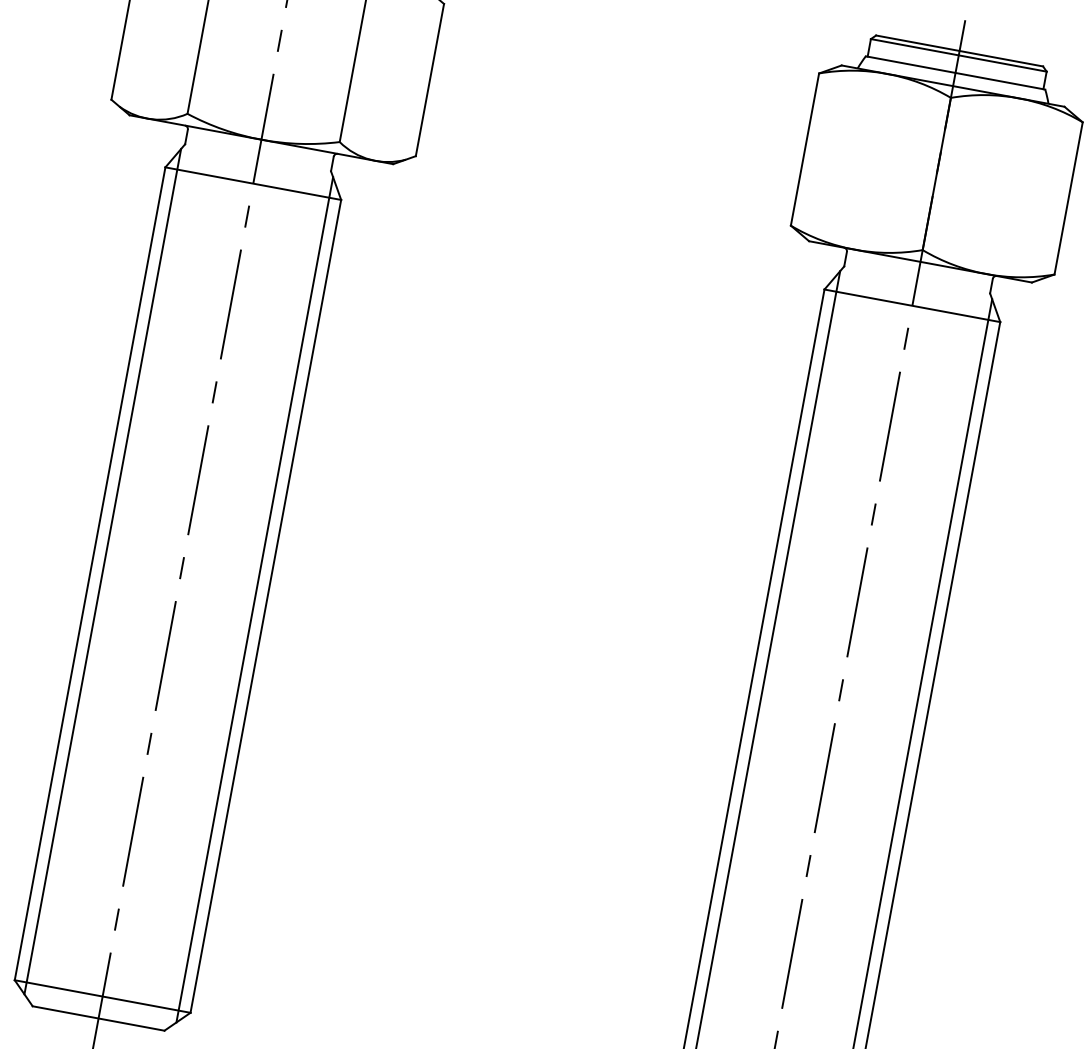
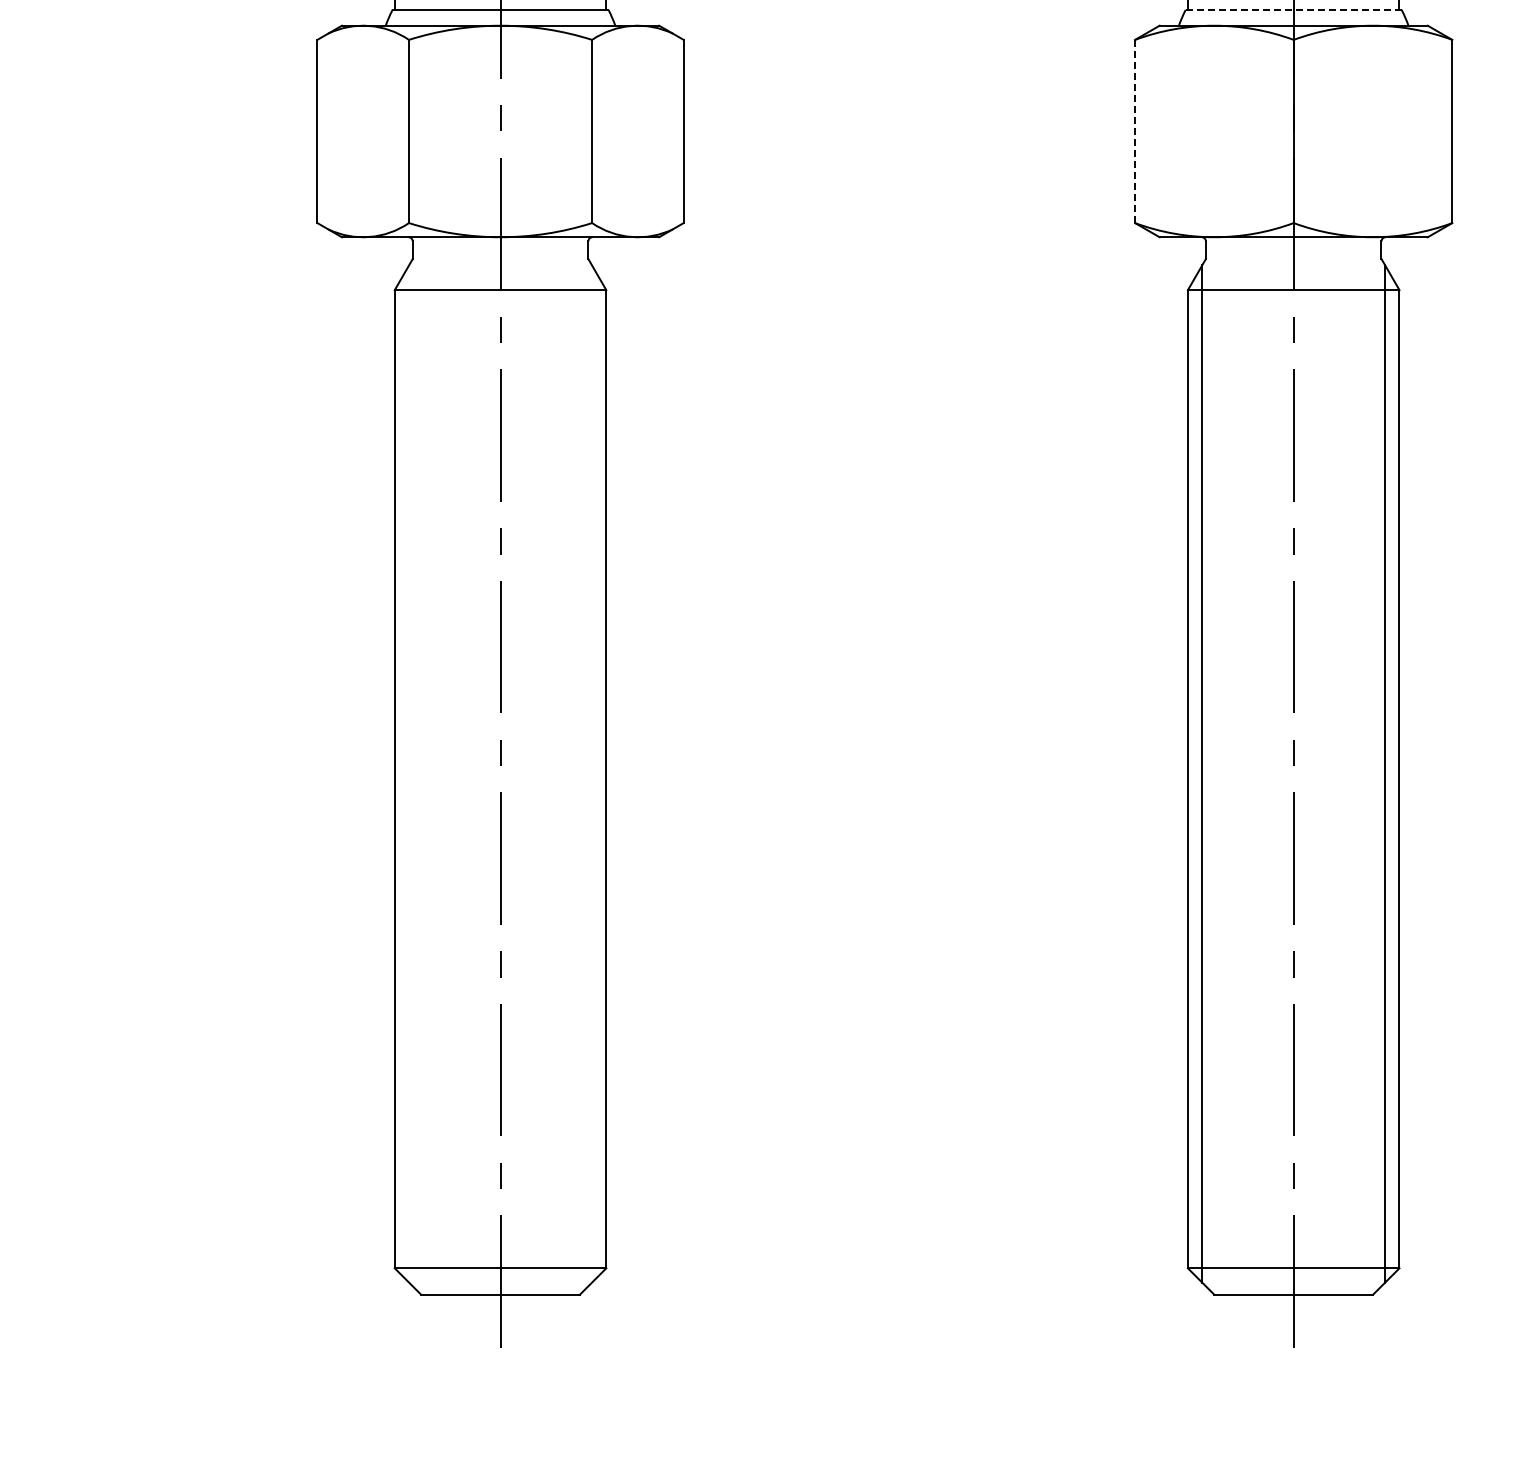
line: (955, 72) -> (1293, 9), solid -> dashed
line: (805, 149) -> (1135, 131), solid -> dashed
line: (103, 571) -> (409, 773), removed
line: (255, 599) -> (592, 773), removed

